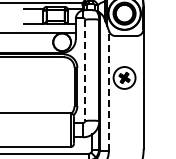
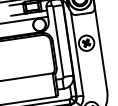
line: (84, 70) -> (57, 42), dashed -> solid
line: (108, 90) -> (76, 53), dashed -> solid

